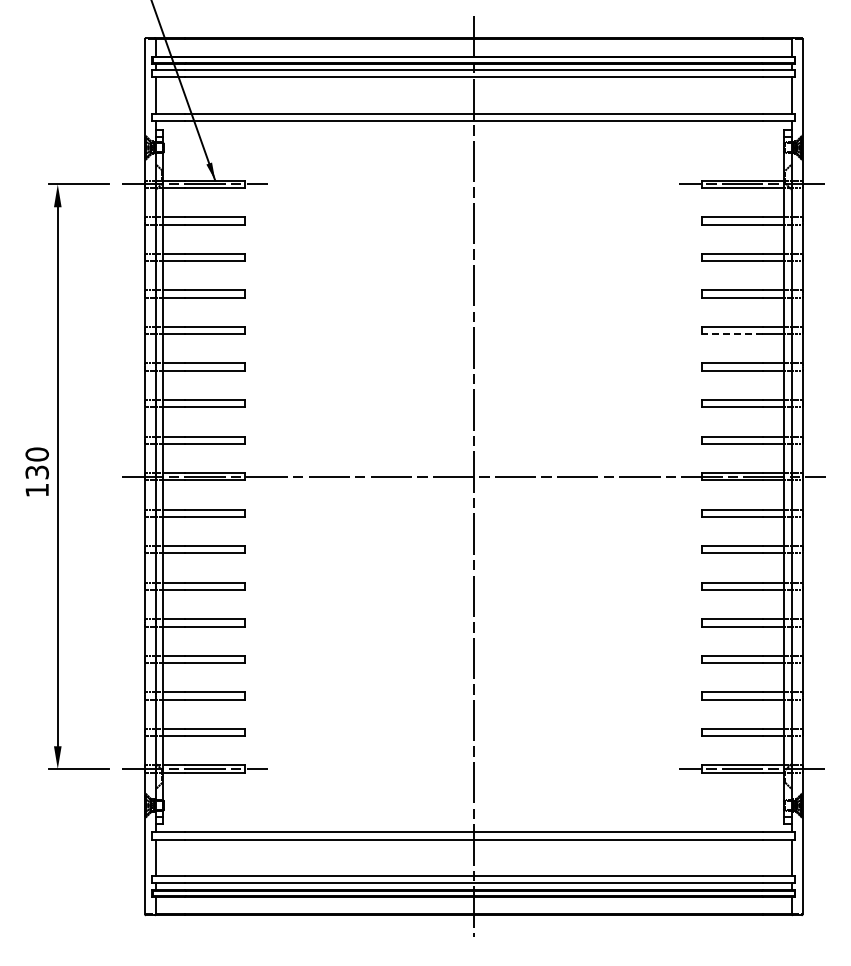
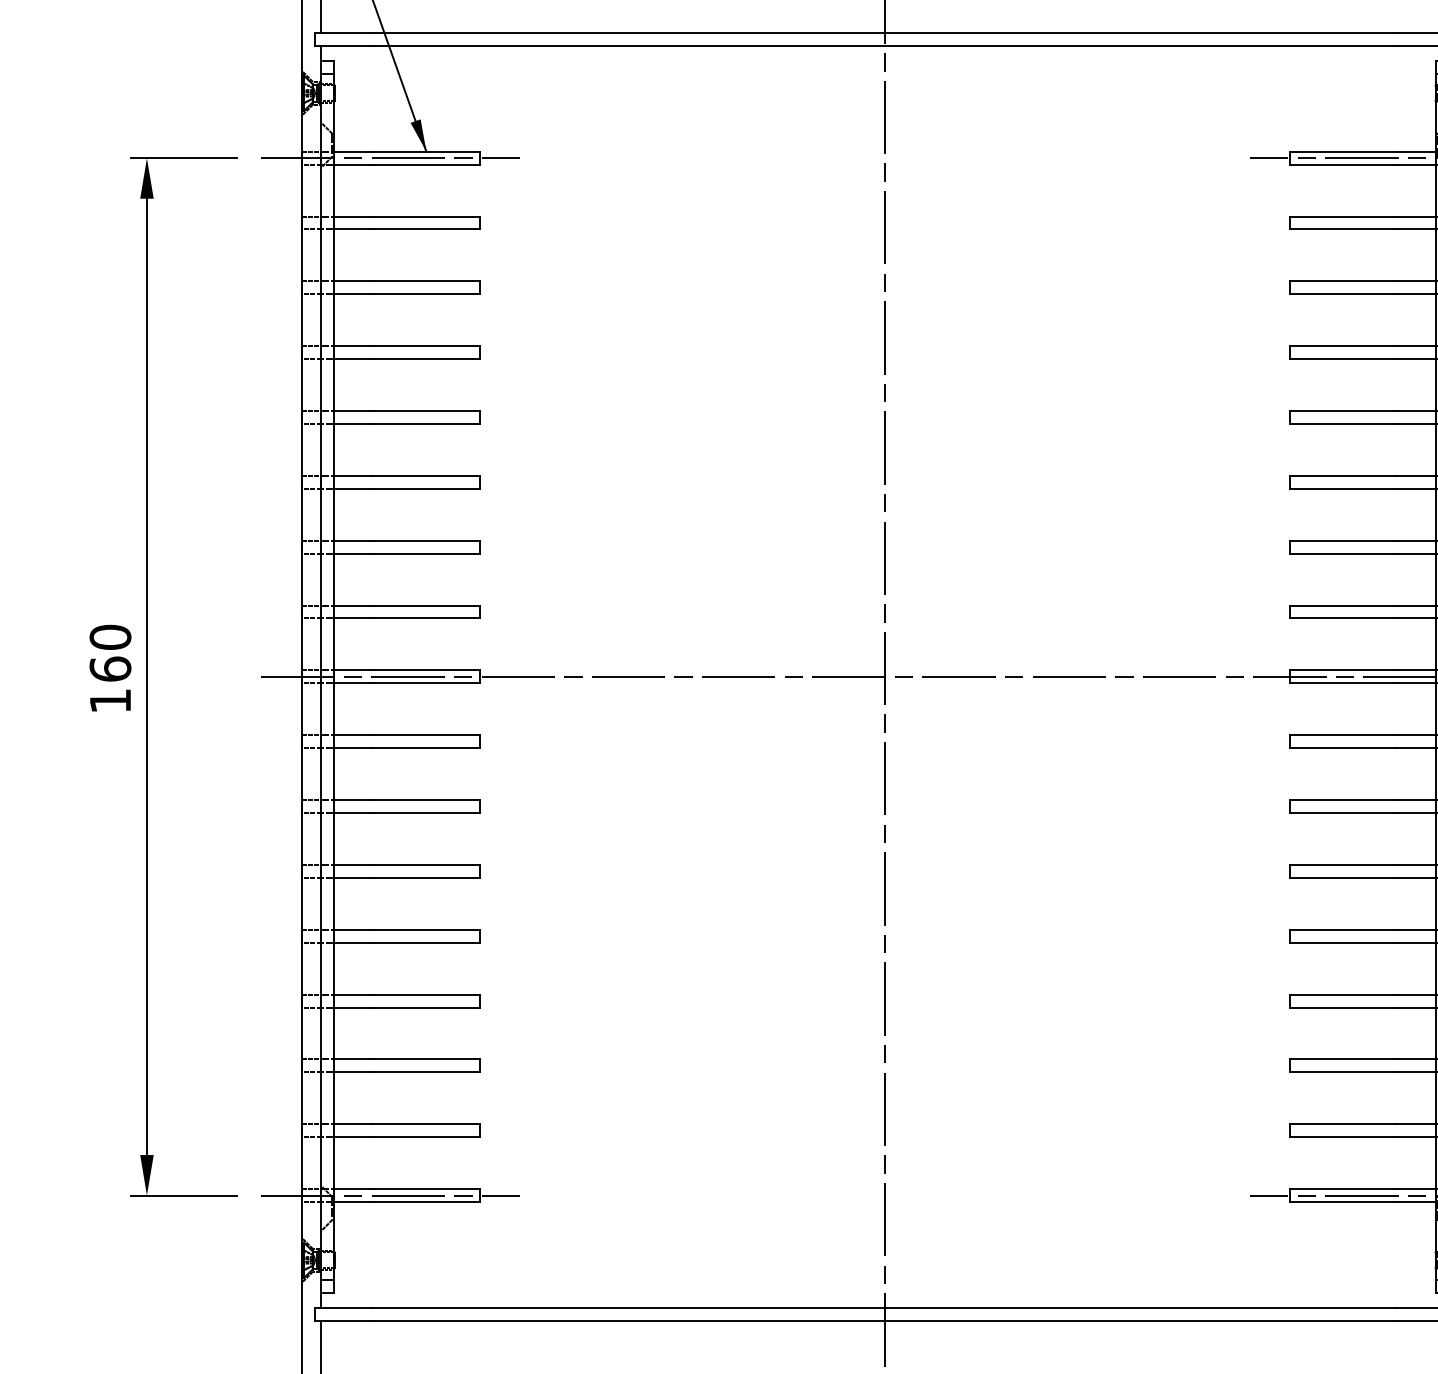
line: (731, 334) -> (1342, 424), dashed -> solid
text: (36, 472) -> (109, 669), 130 -> 160

